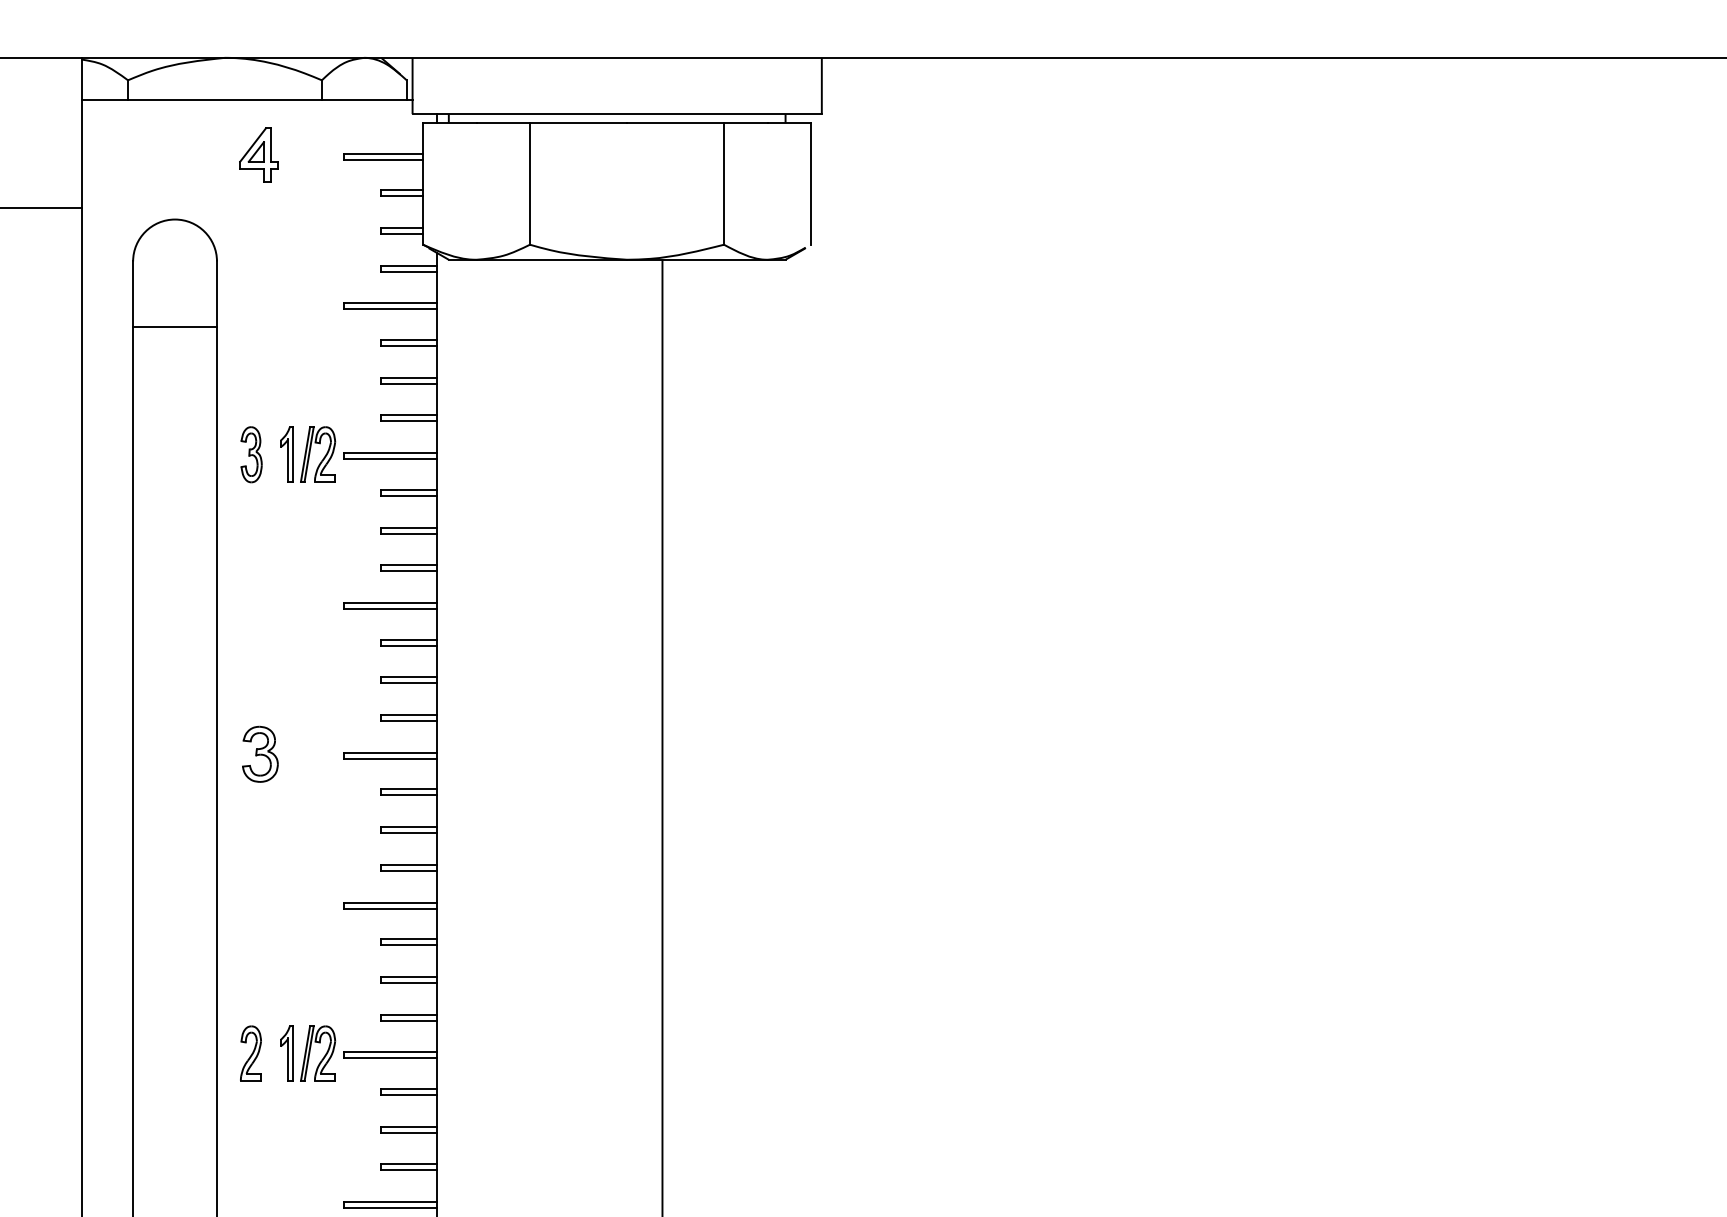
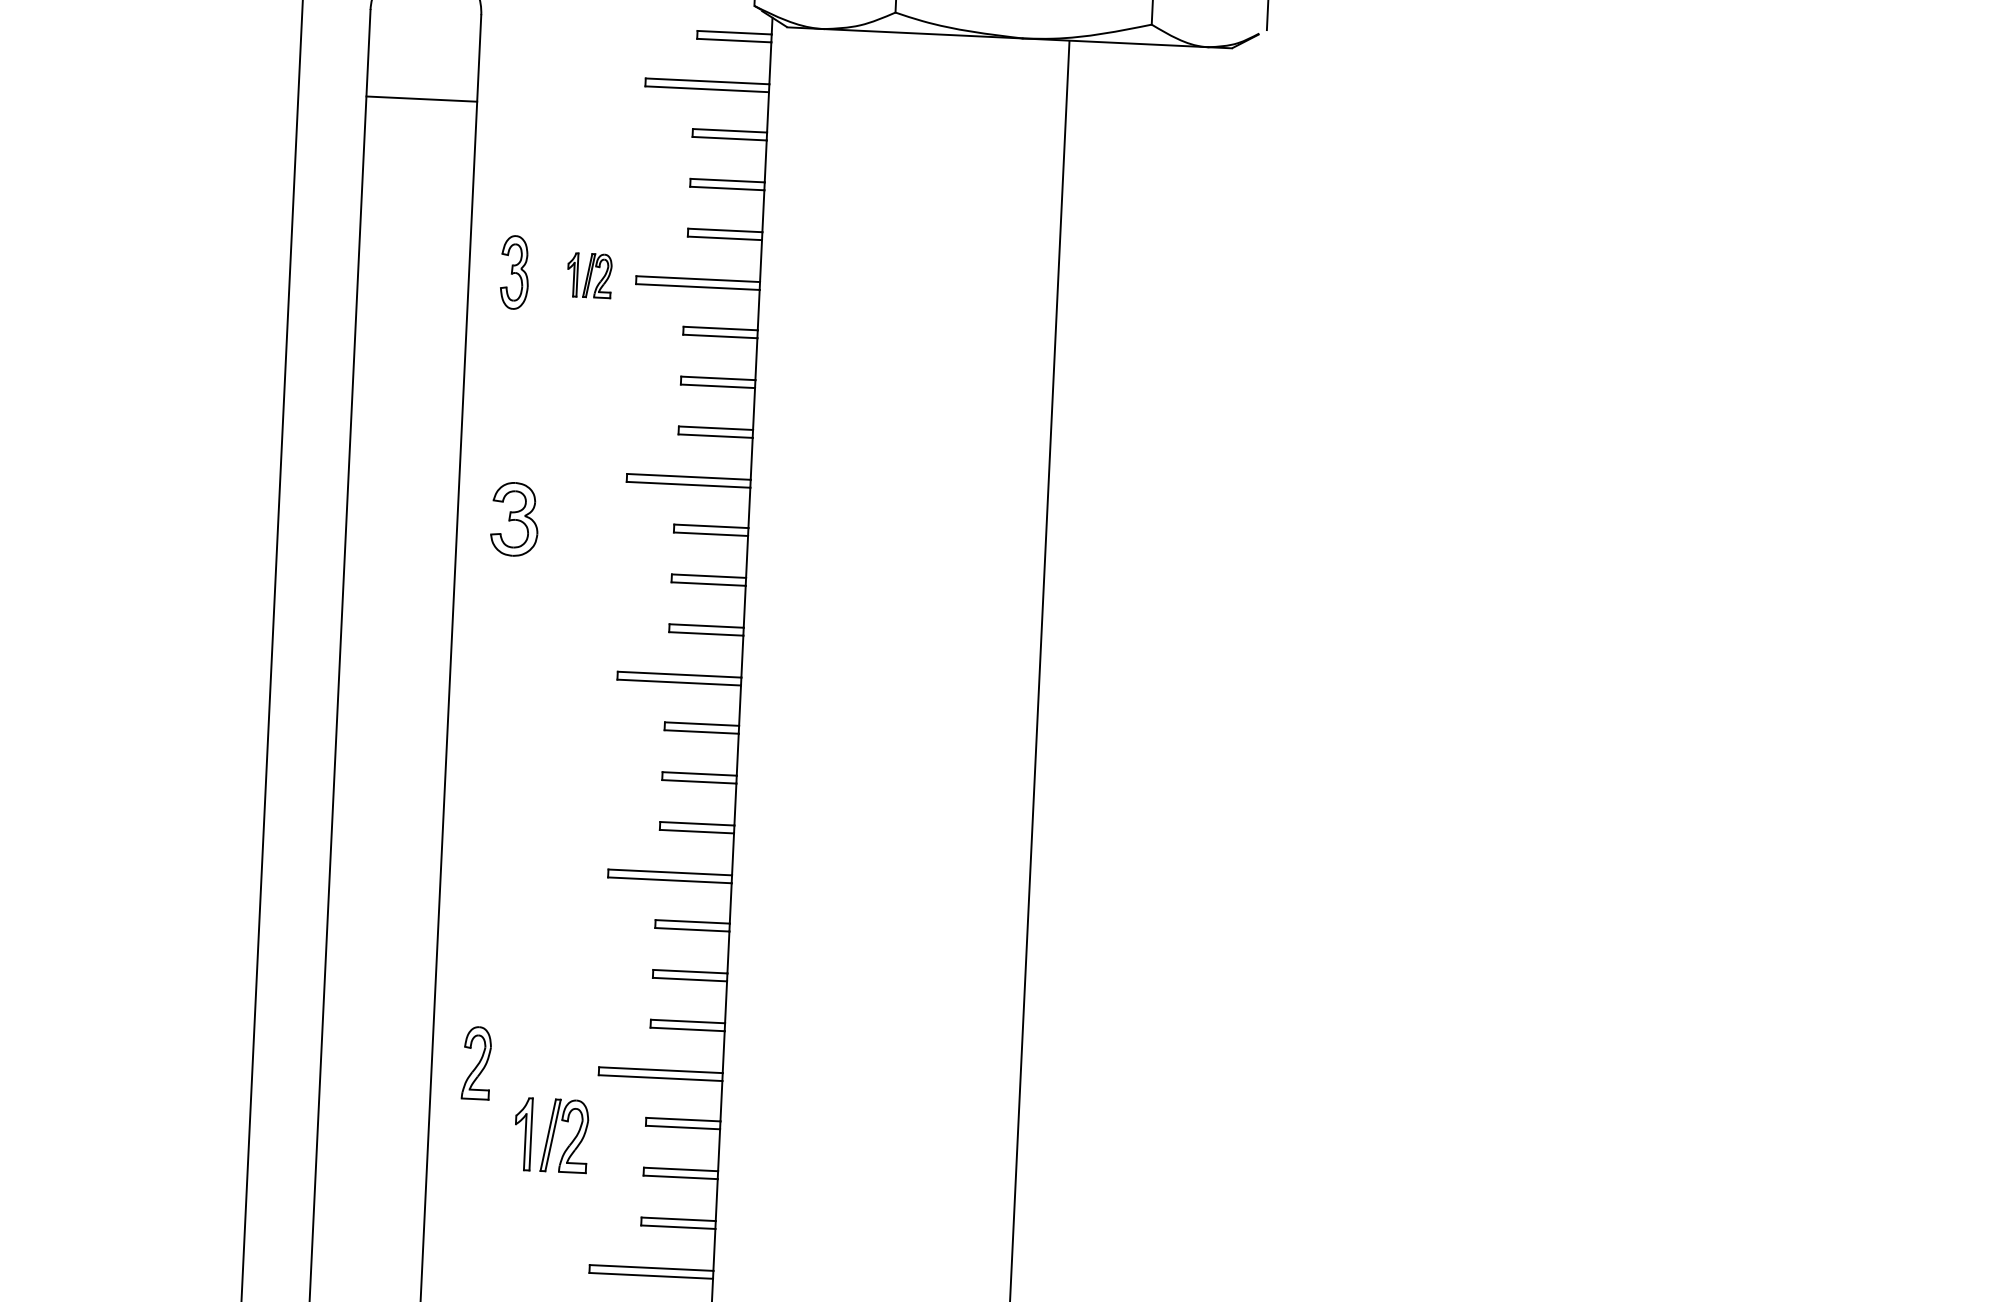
part: (308, 454) -> (590, 275), size x0.6
part: (260, 753) -> (515, 518), moved
part: (308, 1053) -> (552, 1135), moved

